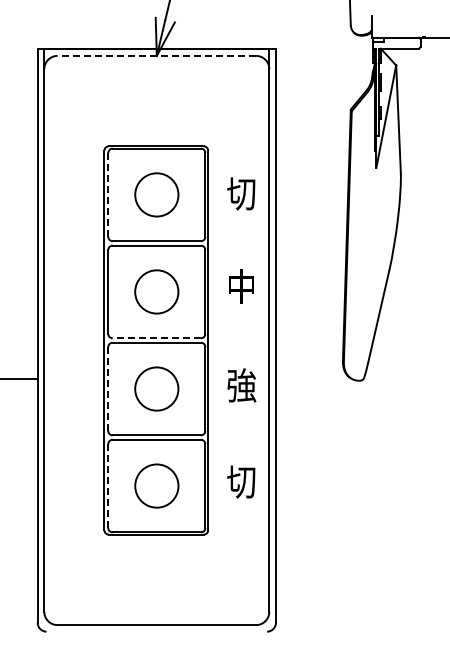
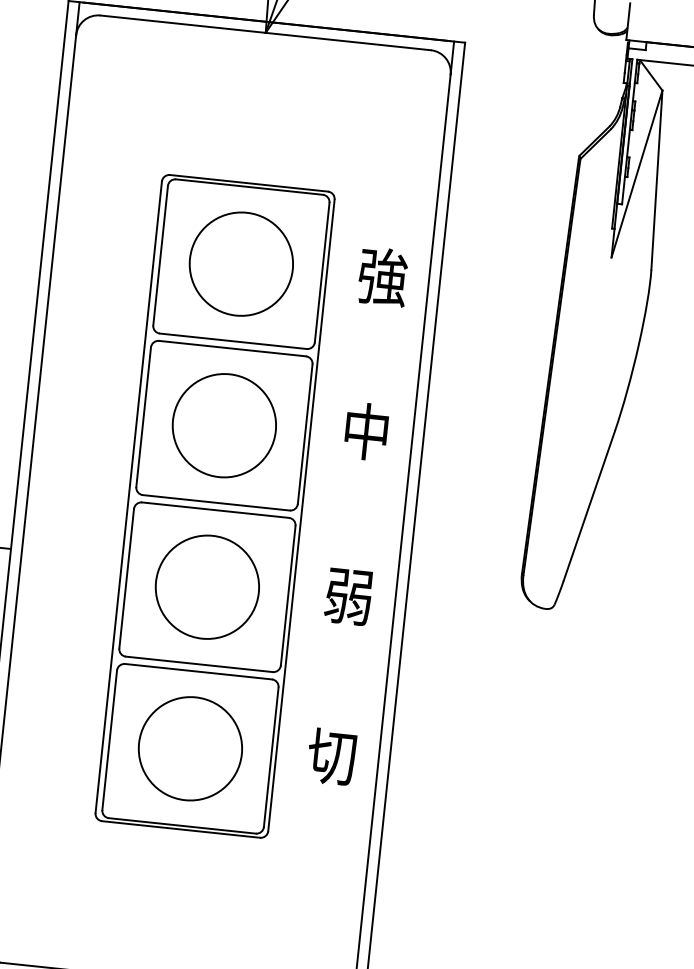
line: (156, 55) -> (265, 32), dashed -> solid
text: (241, 193) -> (382, 276), 切 -> 強
line: (108, 194) -> (161, 255), dashed -> solid
circle: (156, 194) -> (240, 263), size x1.43
circle: (156, 291) -> (223, 424), size x1.43
line: (156, 338) -> (215, 503), dashed -> solid
text: (241, 385) -> (348, 596), 強 -> 弱
circle: (156, 388) -> (207, 586), size x1.43
line: (108, 389) -> (126, 579), dashed -> solid
circle: (156, 485) -> (190, 747), size x1.43
line: (108, 486) -> (109, 741), dashed -> solid

